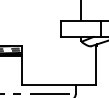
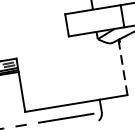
line: (95, 65) -> (122, 68), solid -> dashed

